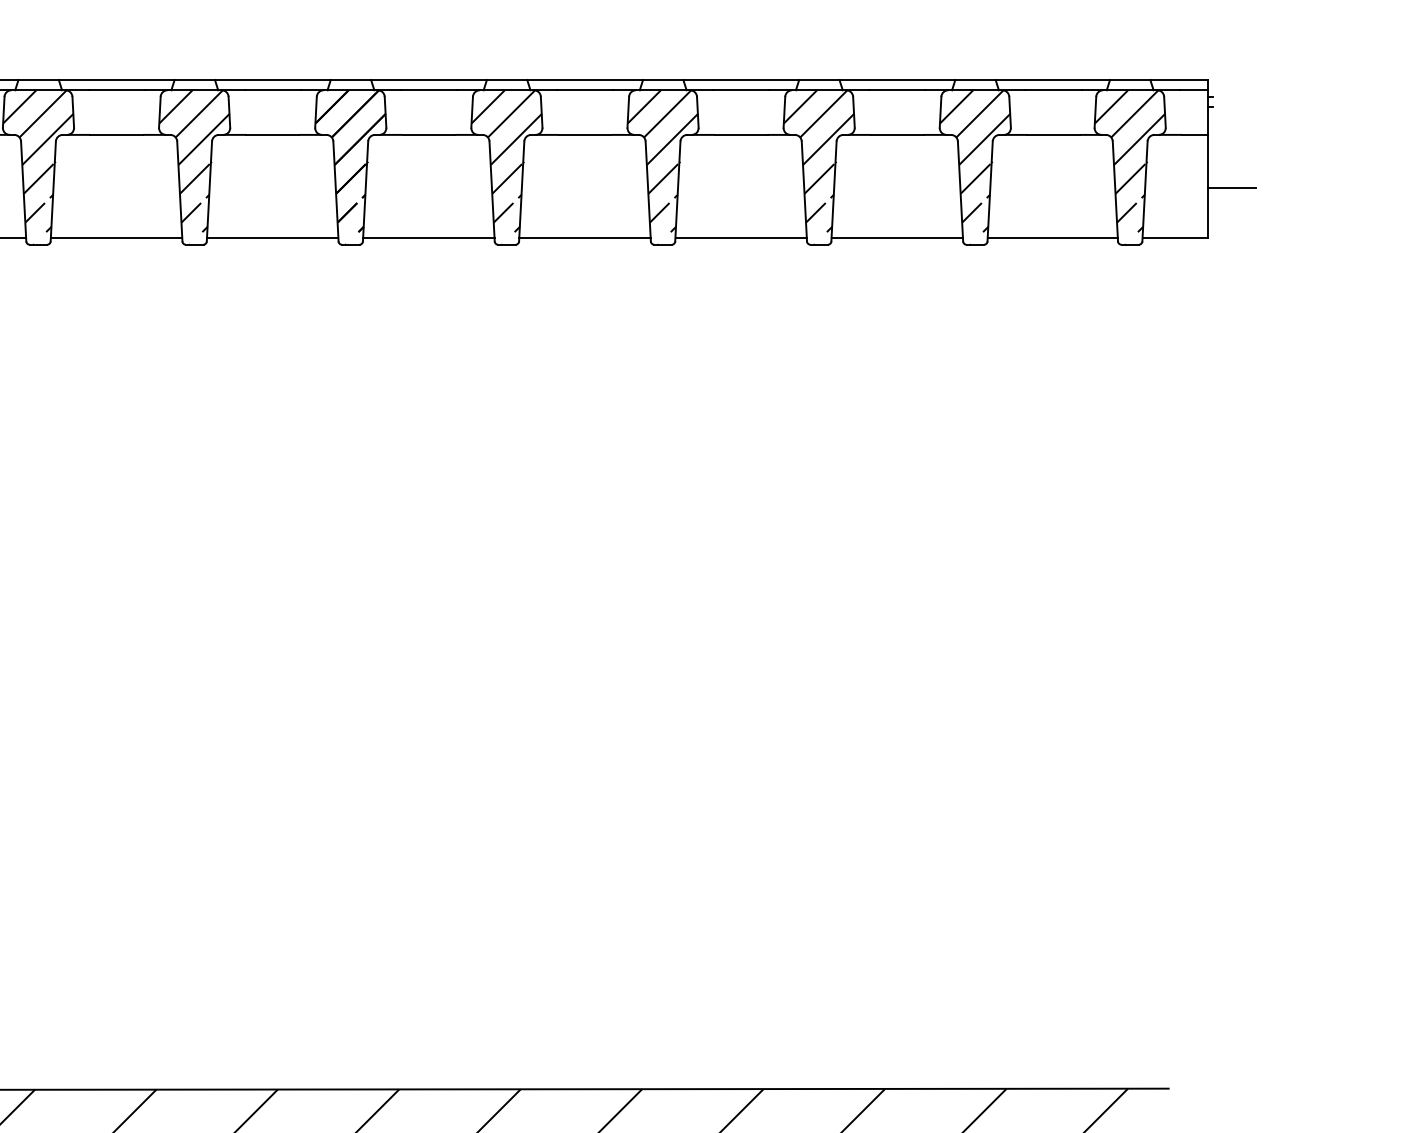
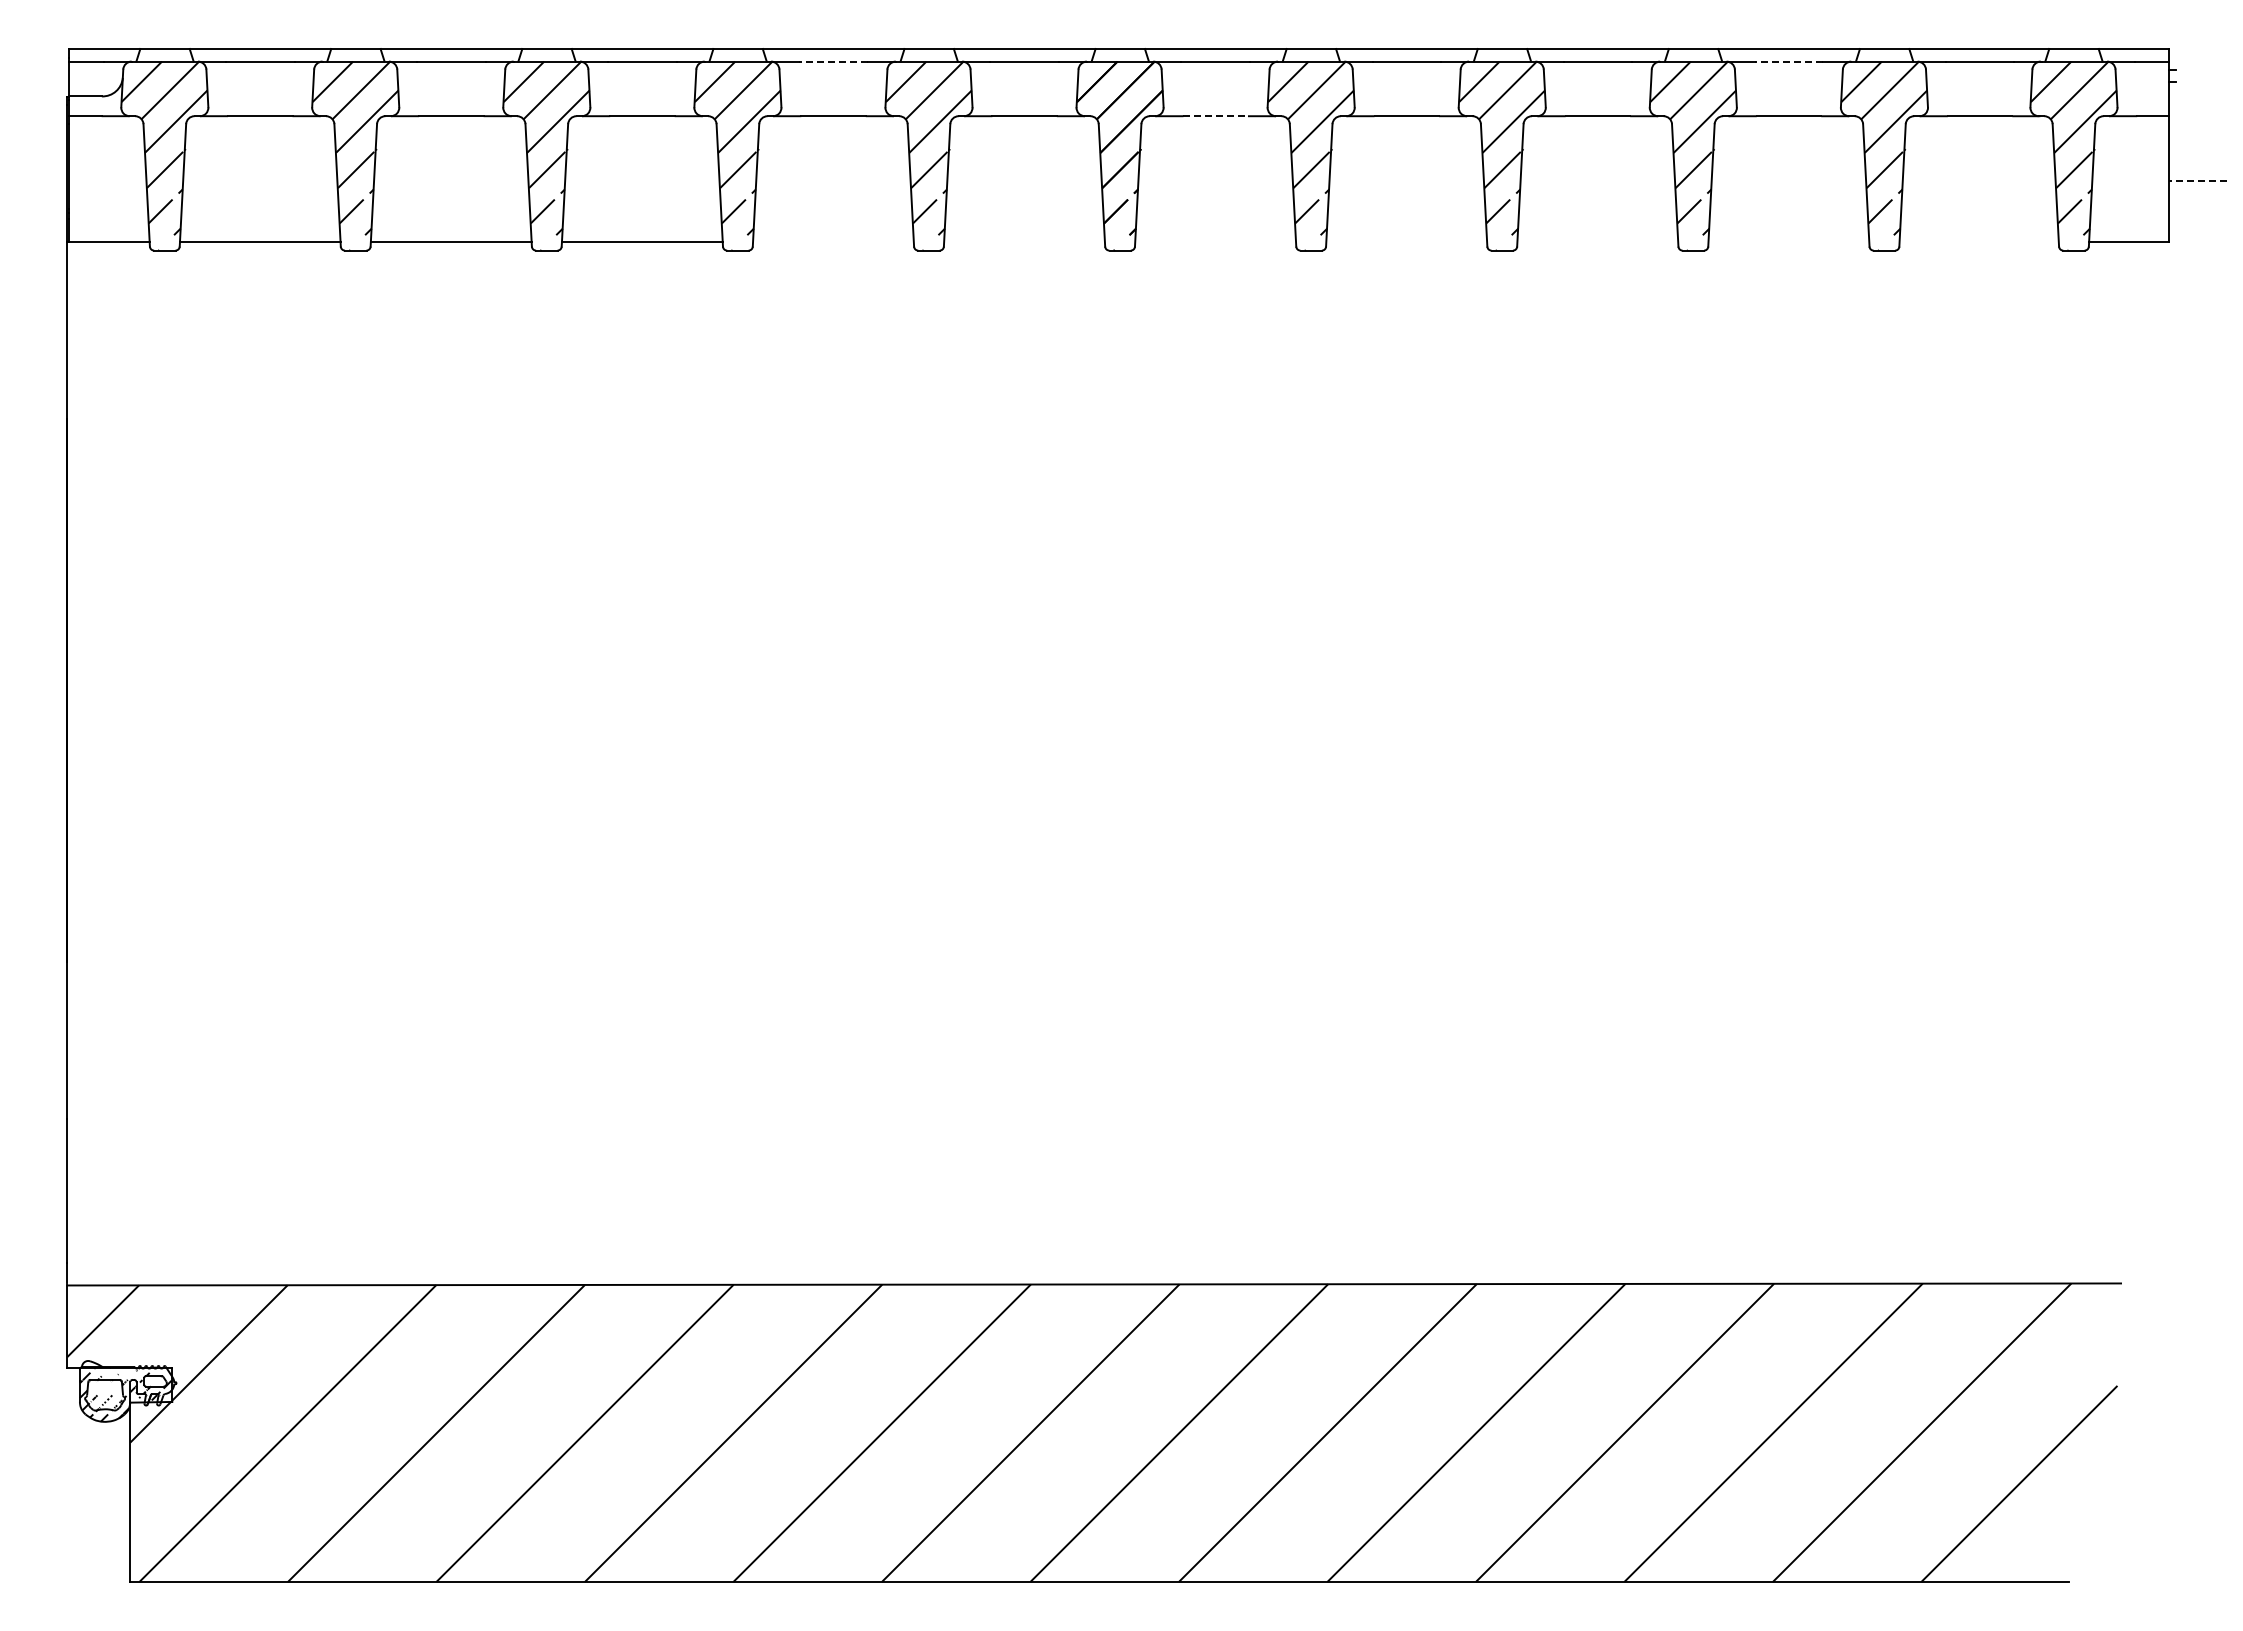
line: (116, 90) -> (833, 61), solid -> dashed
line: (896, 90) -> (1788, 61), solid -> dashed
line: (429, 135) -> (1216, 116), solid -> dashed
line: (1231, 188) -> (2198, 181), solid -> dashed
line: (116, 238) -> (833, 242), removed
line: (272, 238) -> (1024, 242), removed
line: (428, 238) -> (1215, 242), removed
line: (584, 238) -> (1406, 242), removed
line: (740, 238) -> (1597, 242), removed
line: (896, 238) -> (1788, 242), removed
line: (1052, 238) -> (1978, 242), removed

